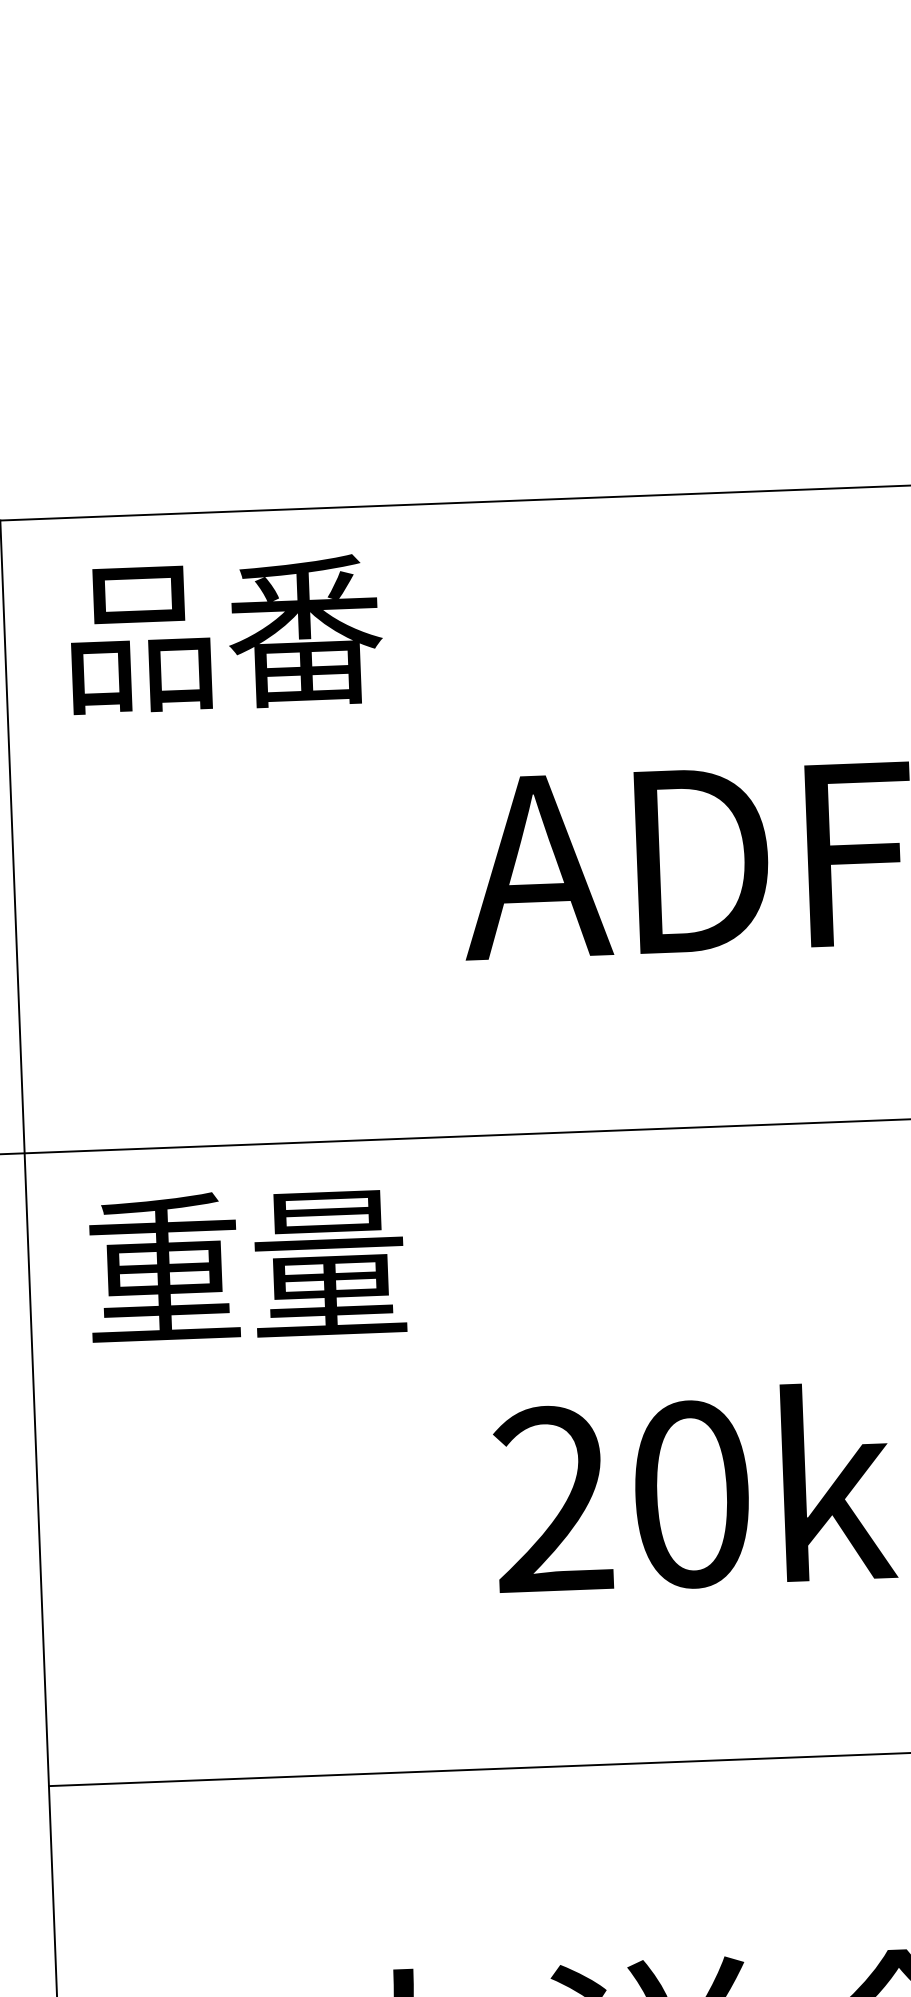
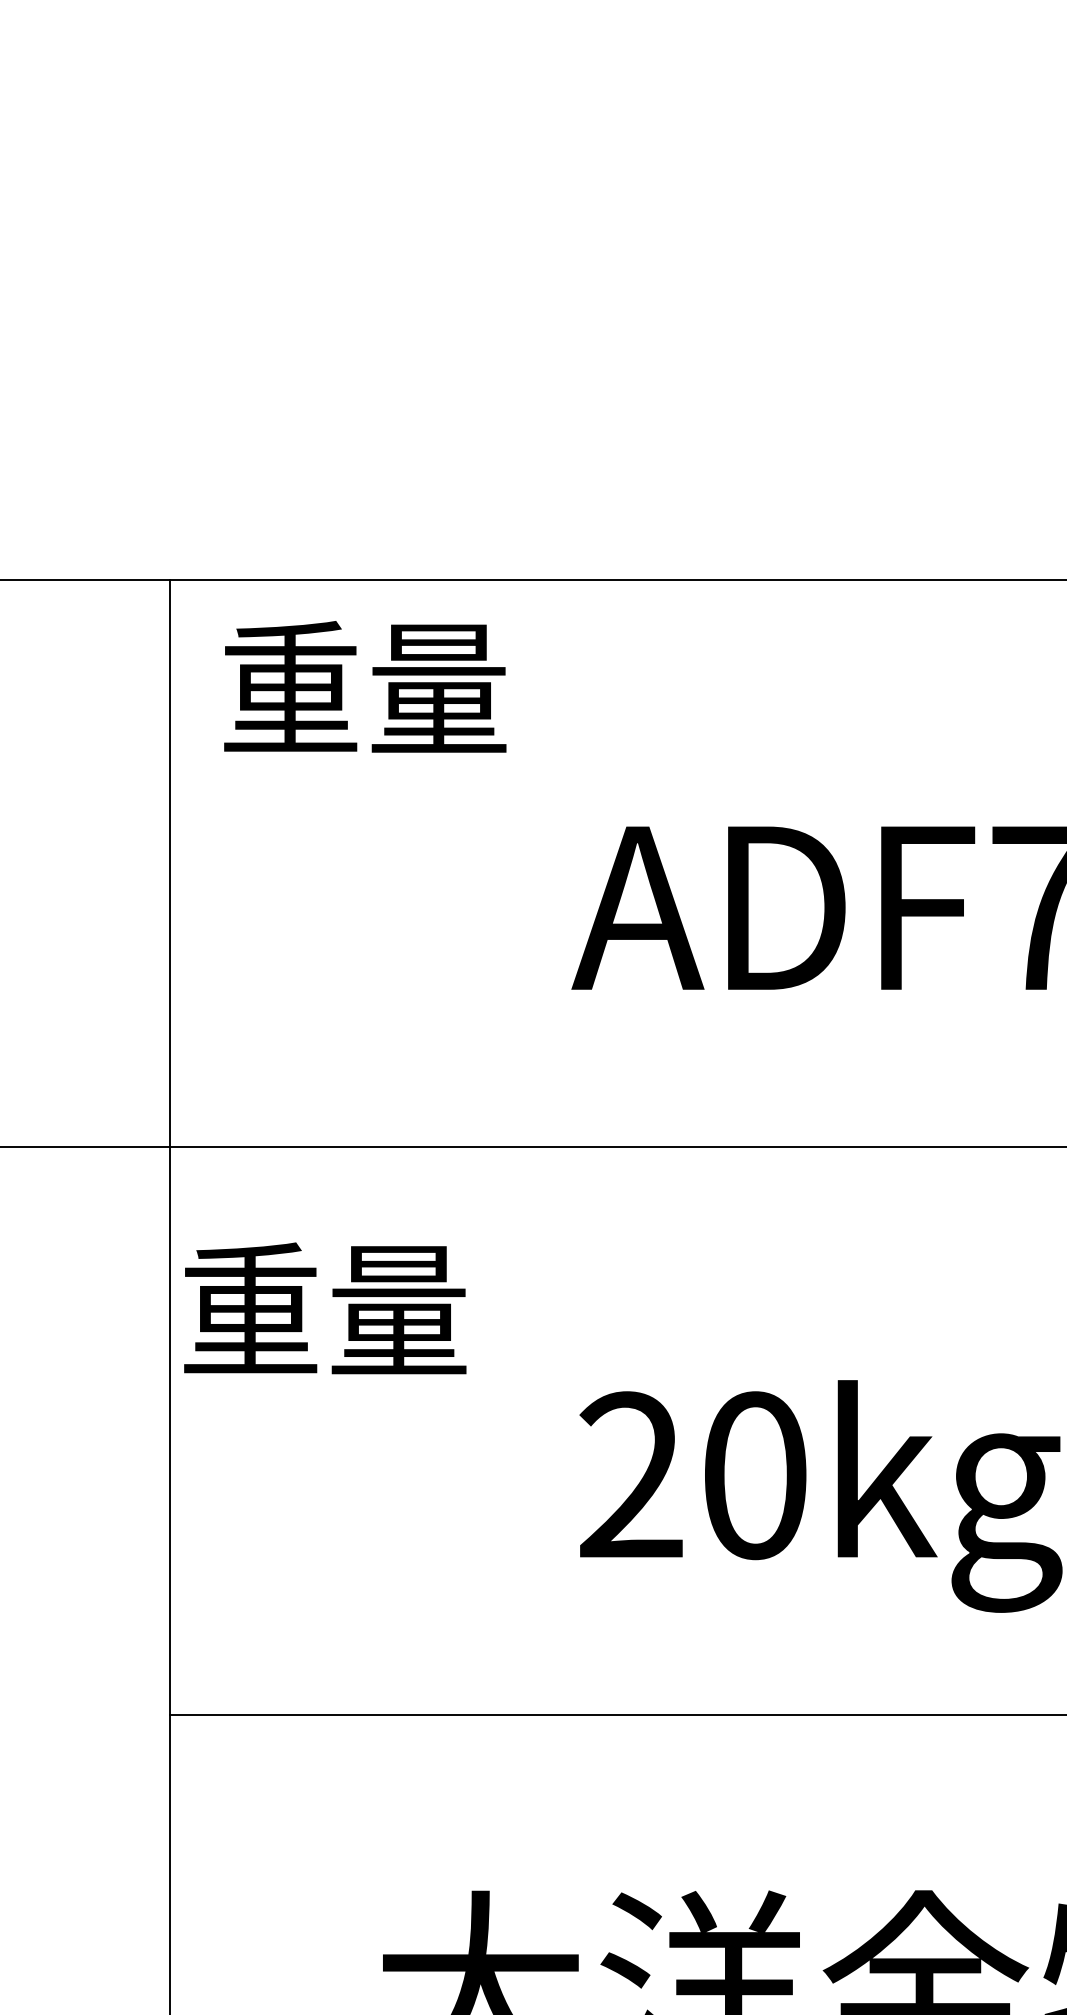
text: (223, 633) -> (365, 688), 品番 -> 重量
text: (247, 1264) -> (325, 1308), moved

